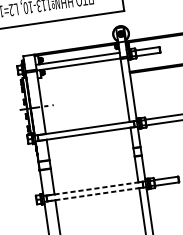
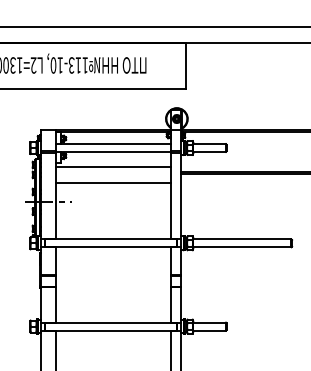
line: (80, 75) -> (113, 166), added
line: (81, 87) -> (113, 183), added
line: (94, 188) -> (111, 322), dashed -> solid
line: (95, 194) -> (111, 330), dashed -> solid

